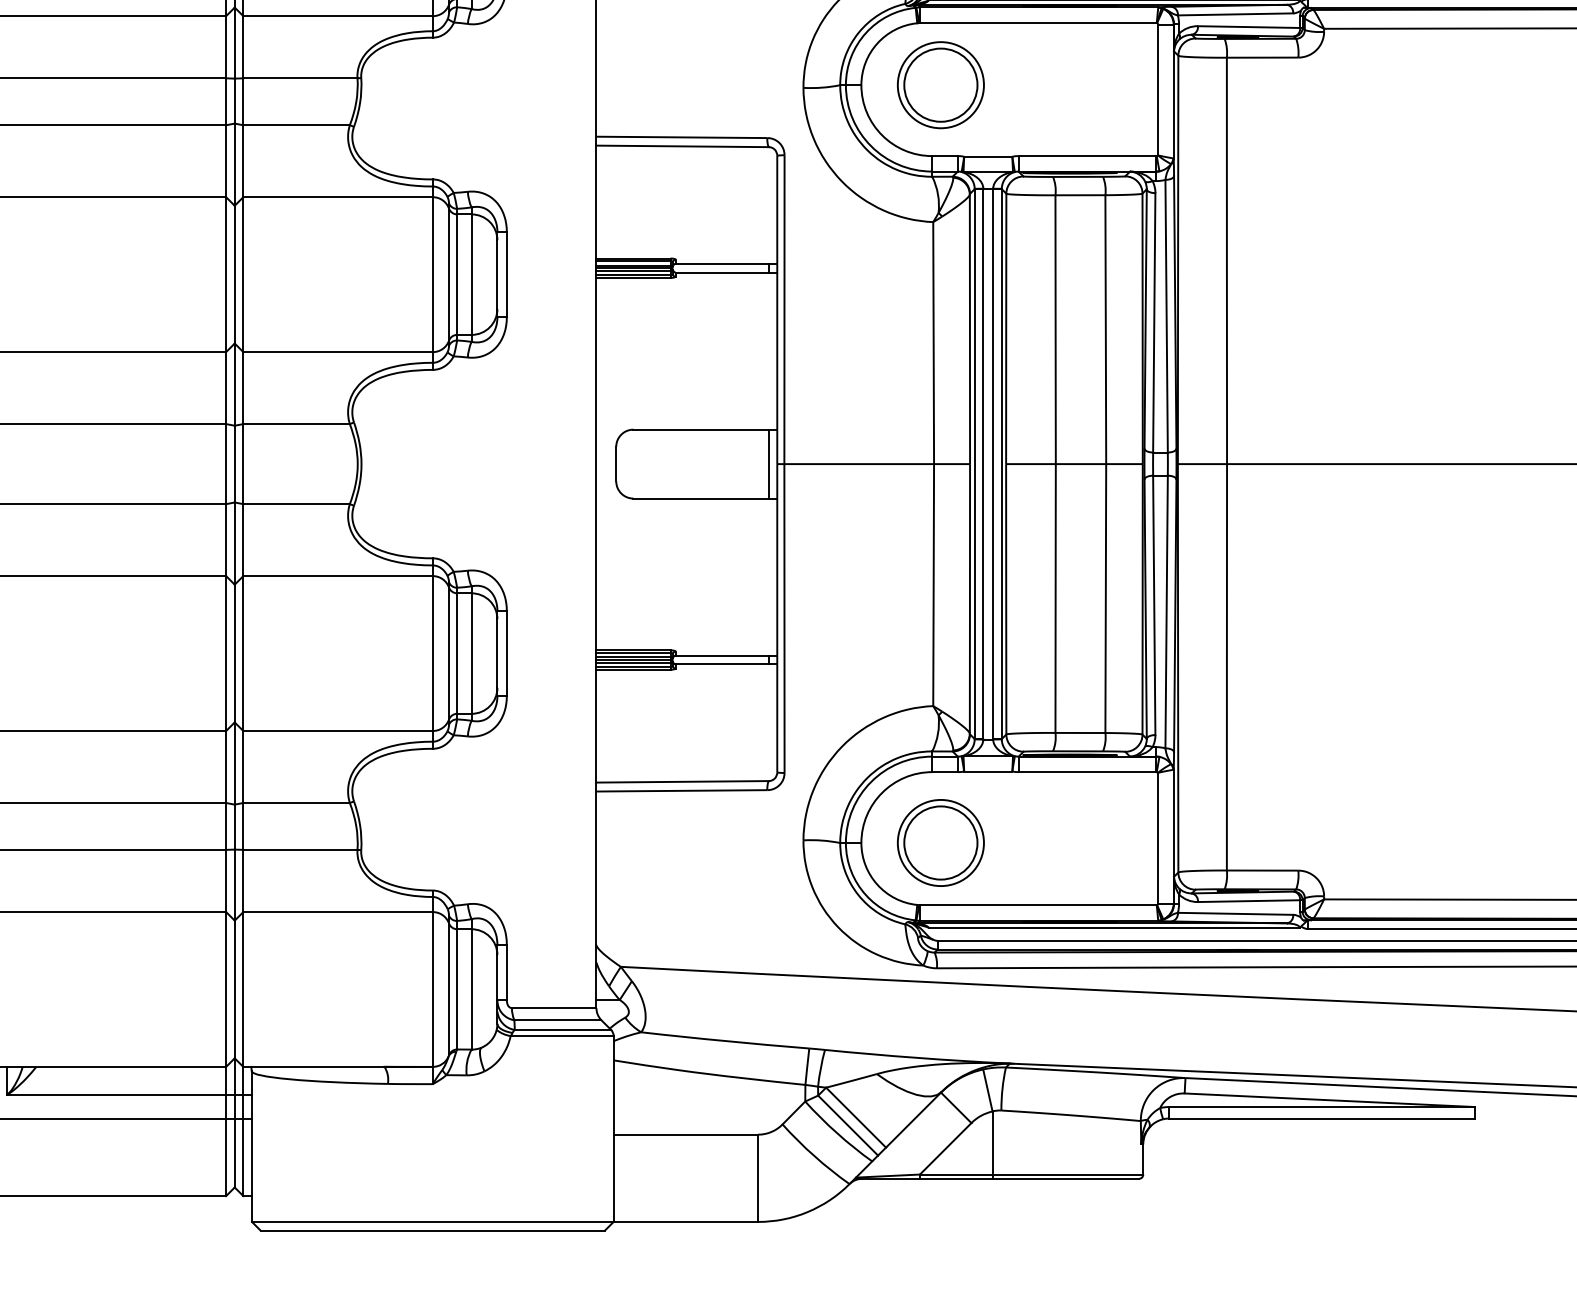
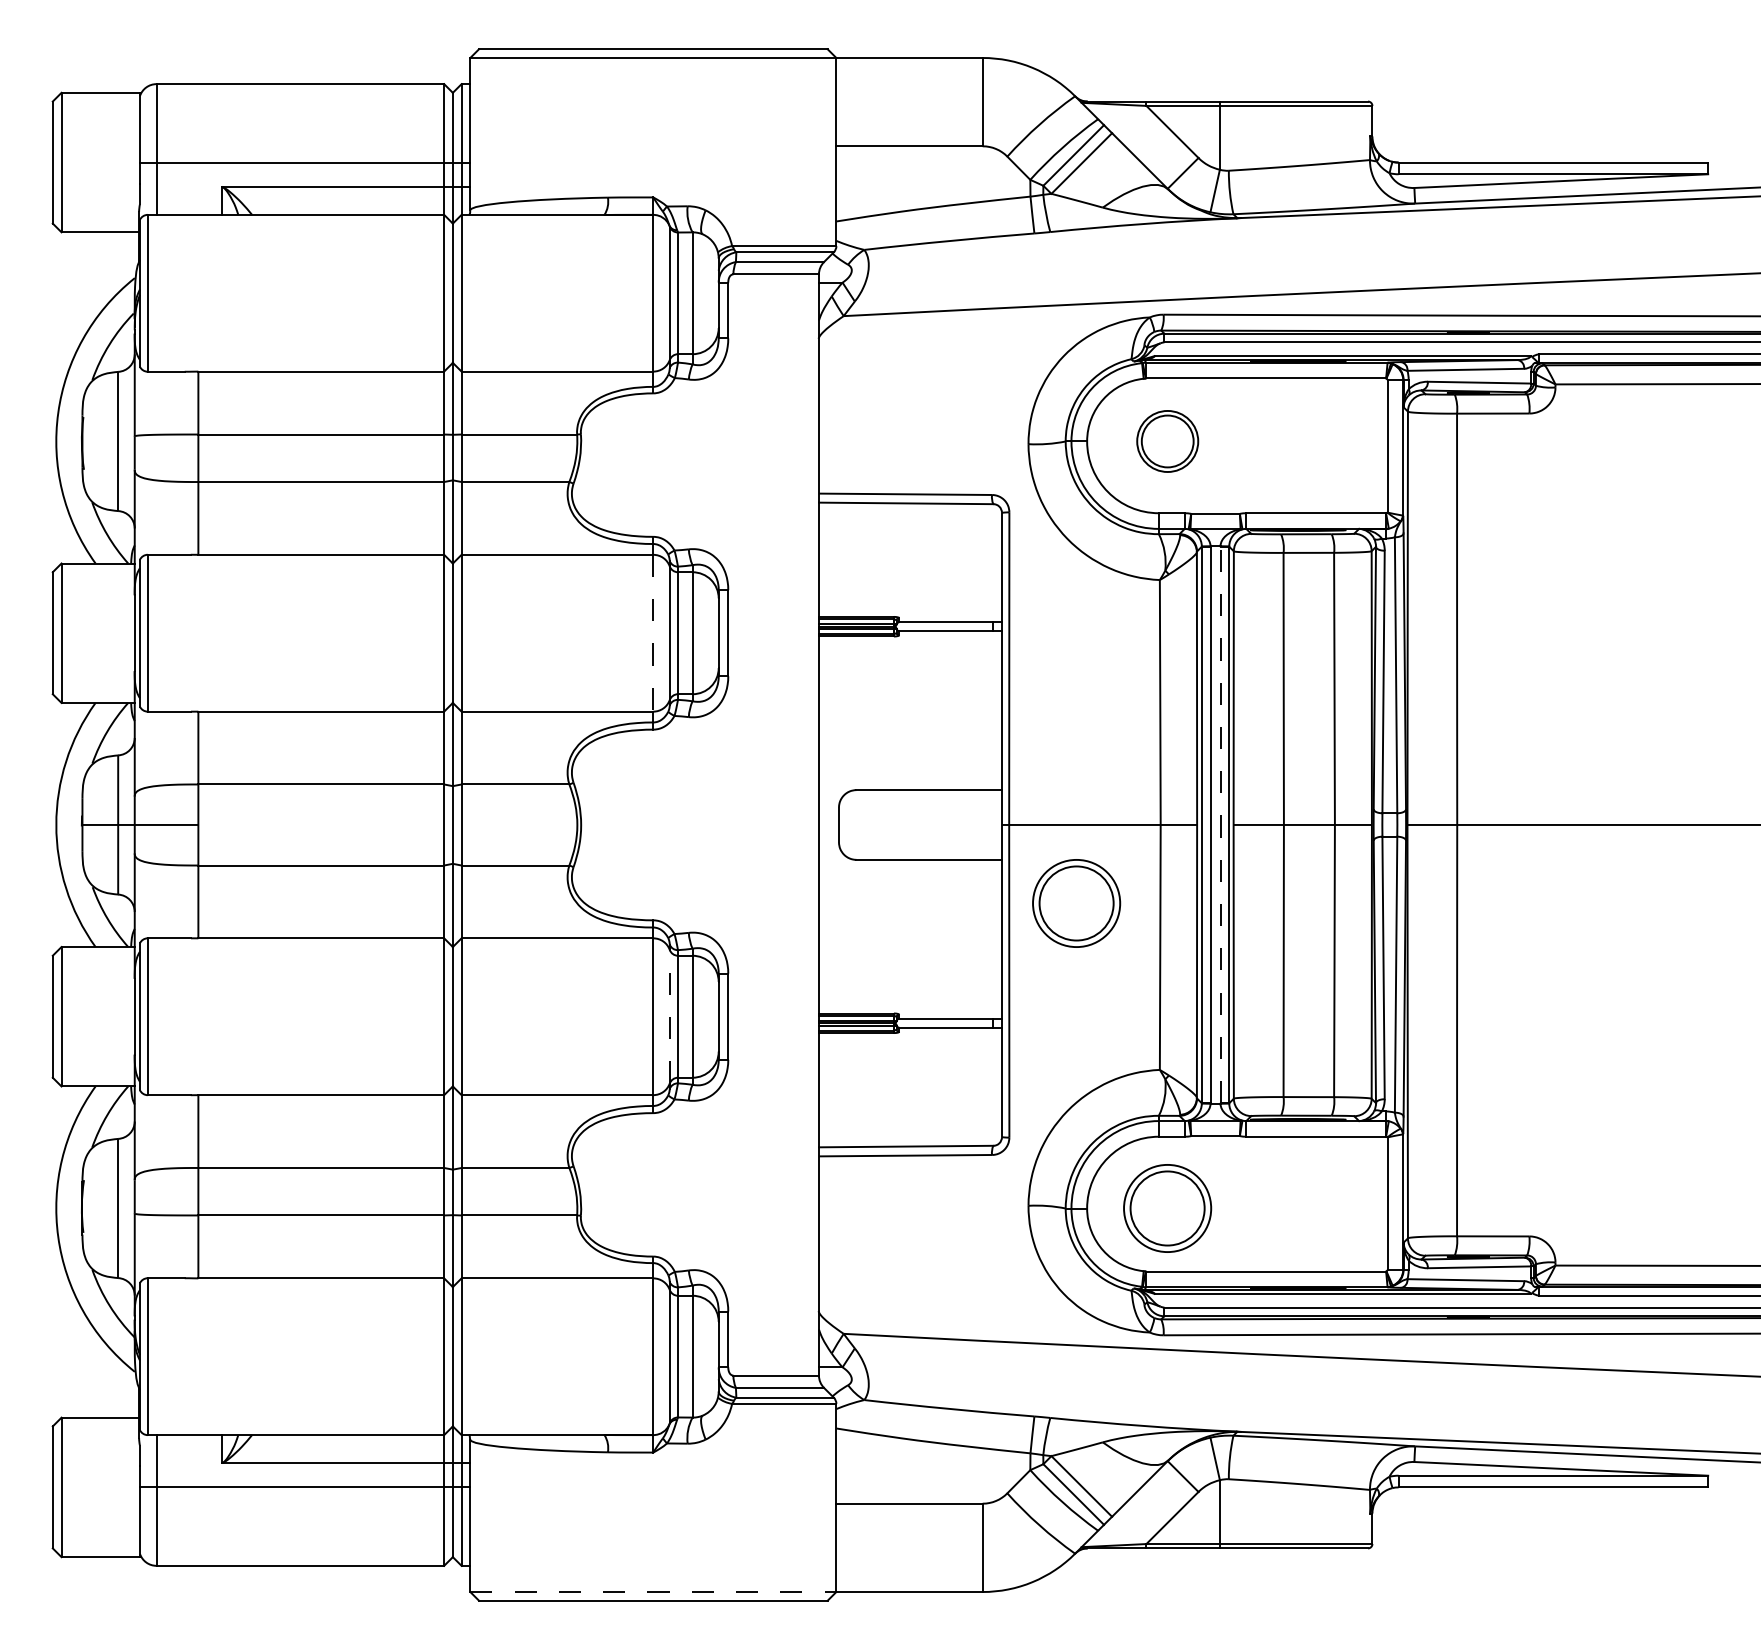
part: (940, 85) -> (1167, 441), size x0.7
line: (432, 274) -> (653, 633), solid -> dashed
line: (768, 463) -> (993, 824), removed
line: (993, 463) -> (1220, 824), solid -> dashed
part: (850, 541) -> (1076, 903), added
line: (448, 653) -> (669, 1016), solid -> dashed
line: (432, 1222) -> (653, 1592), solid -> dashed

